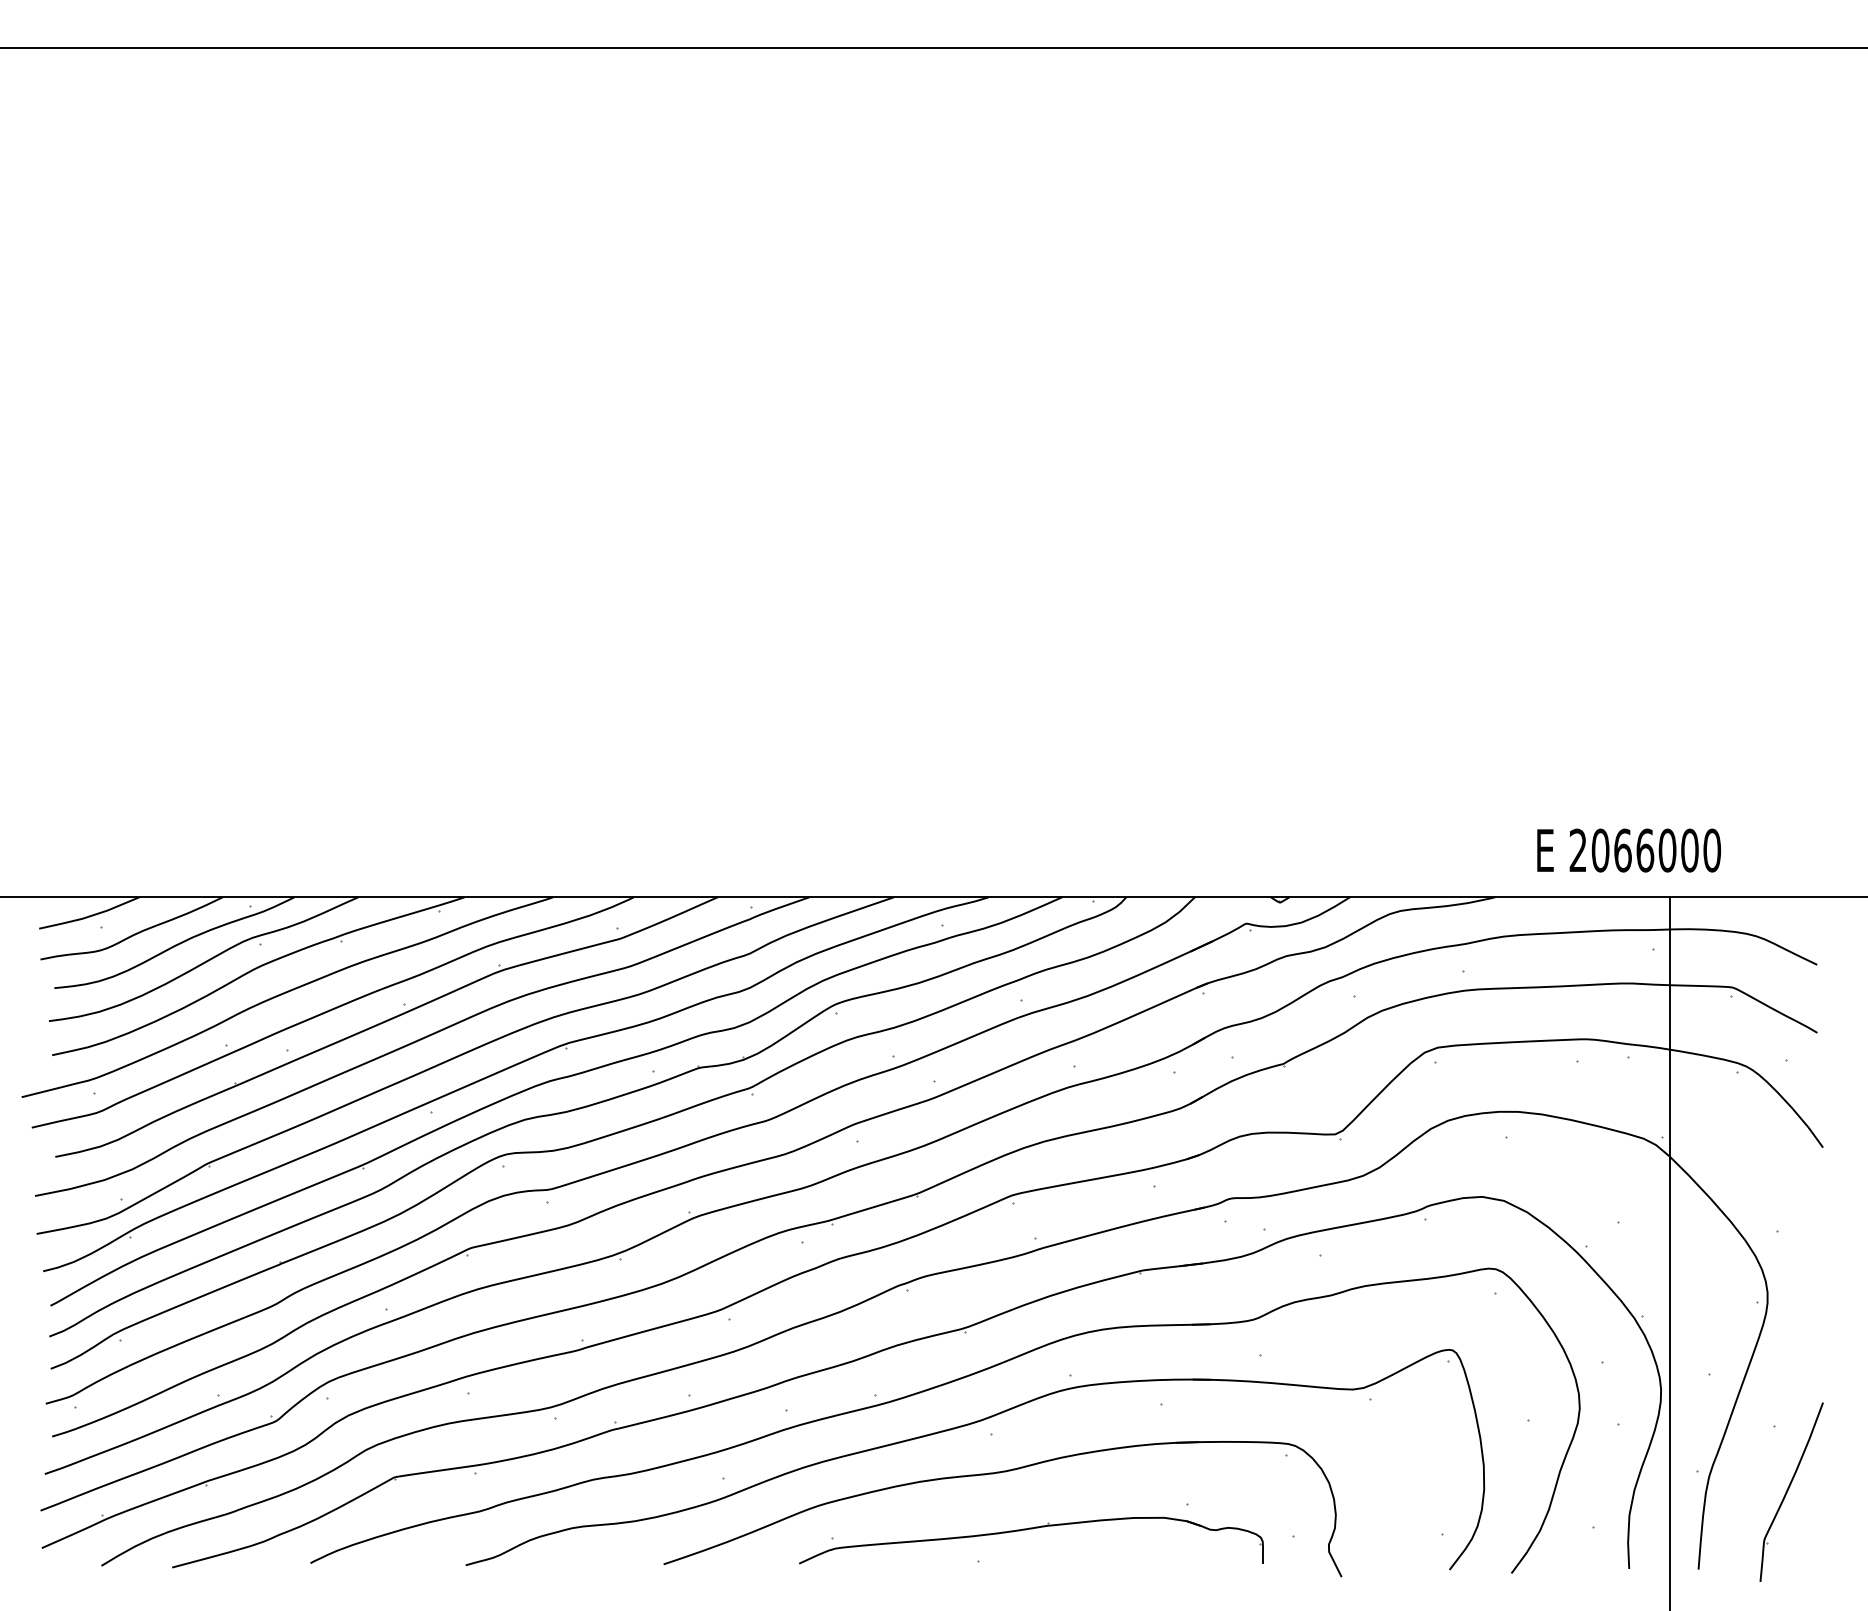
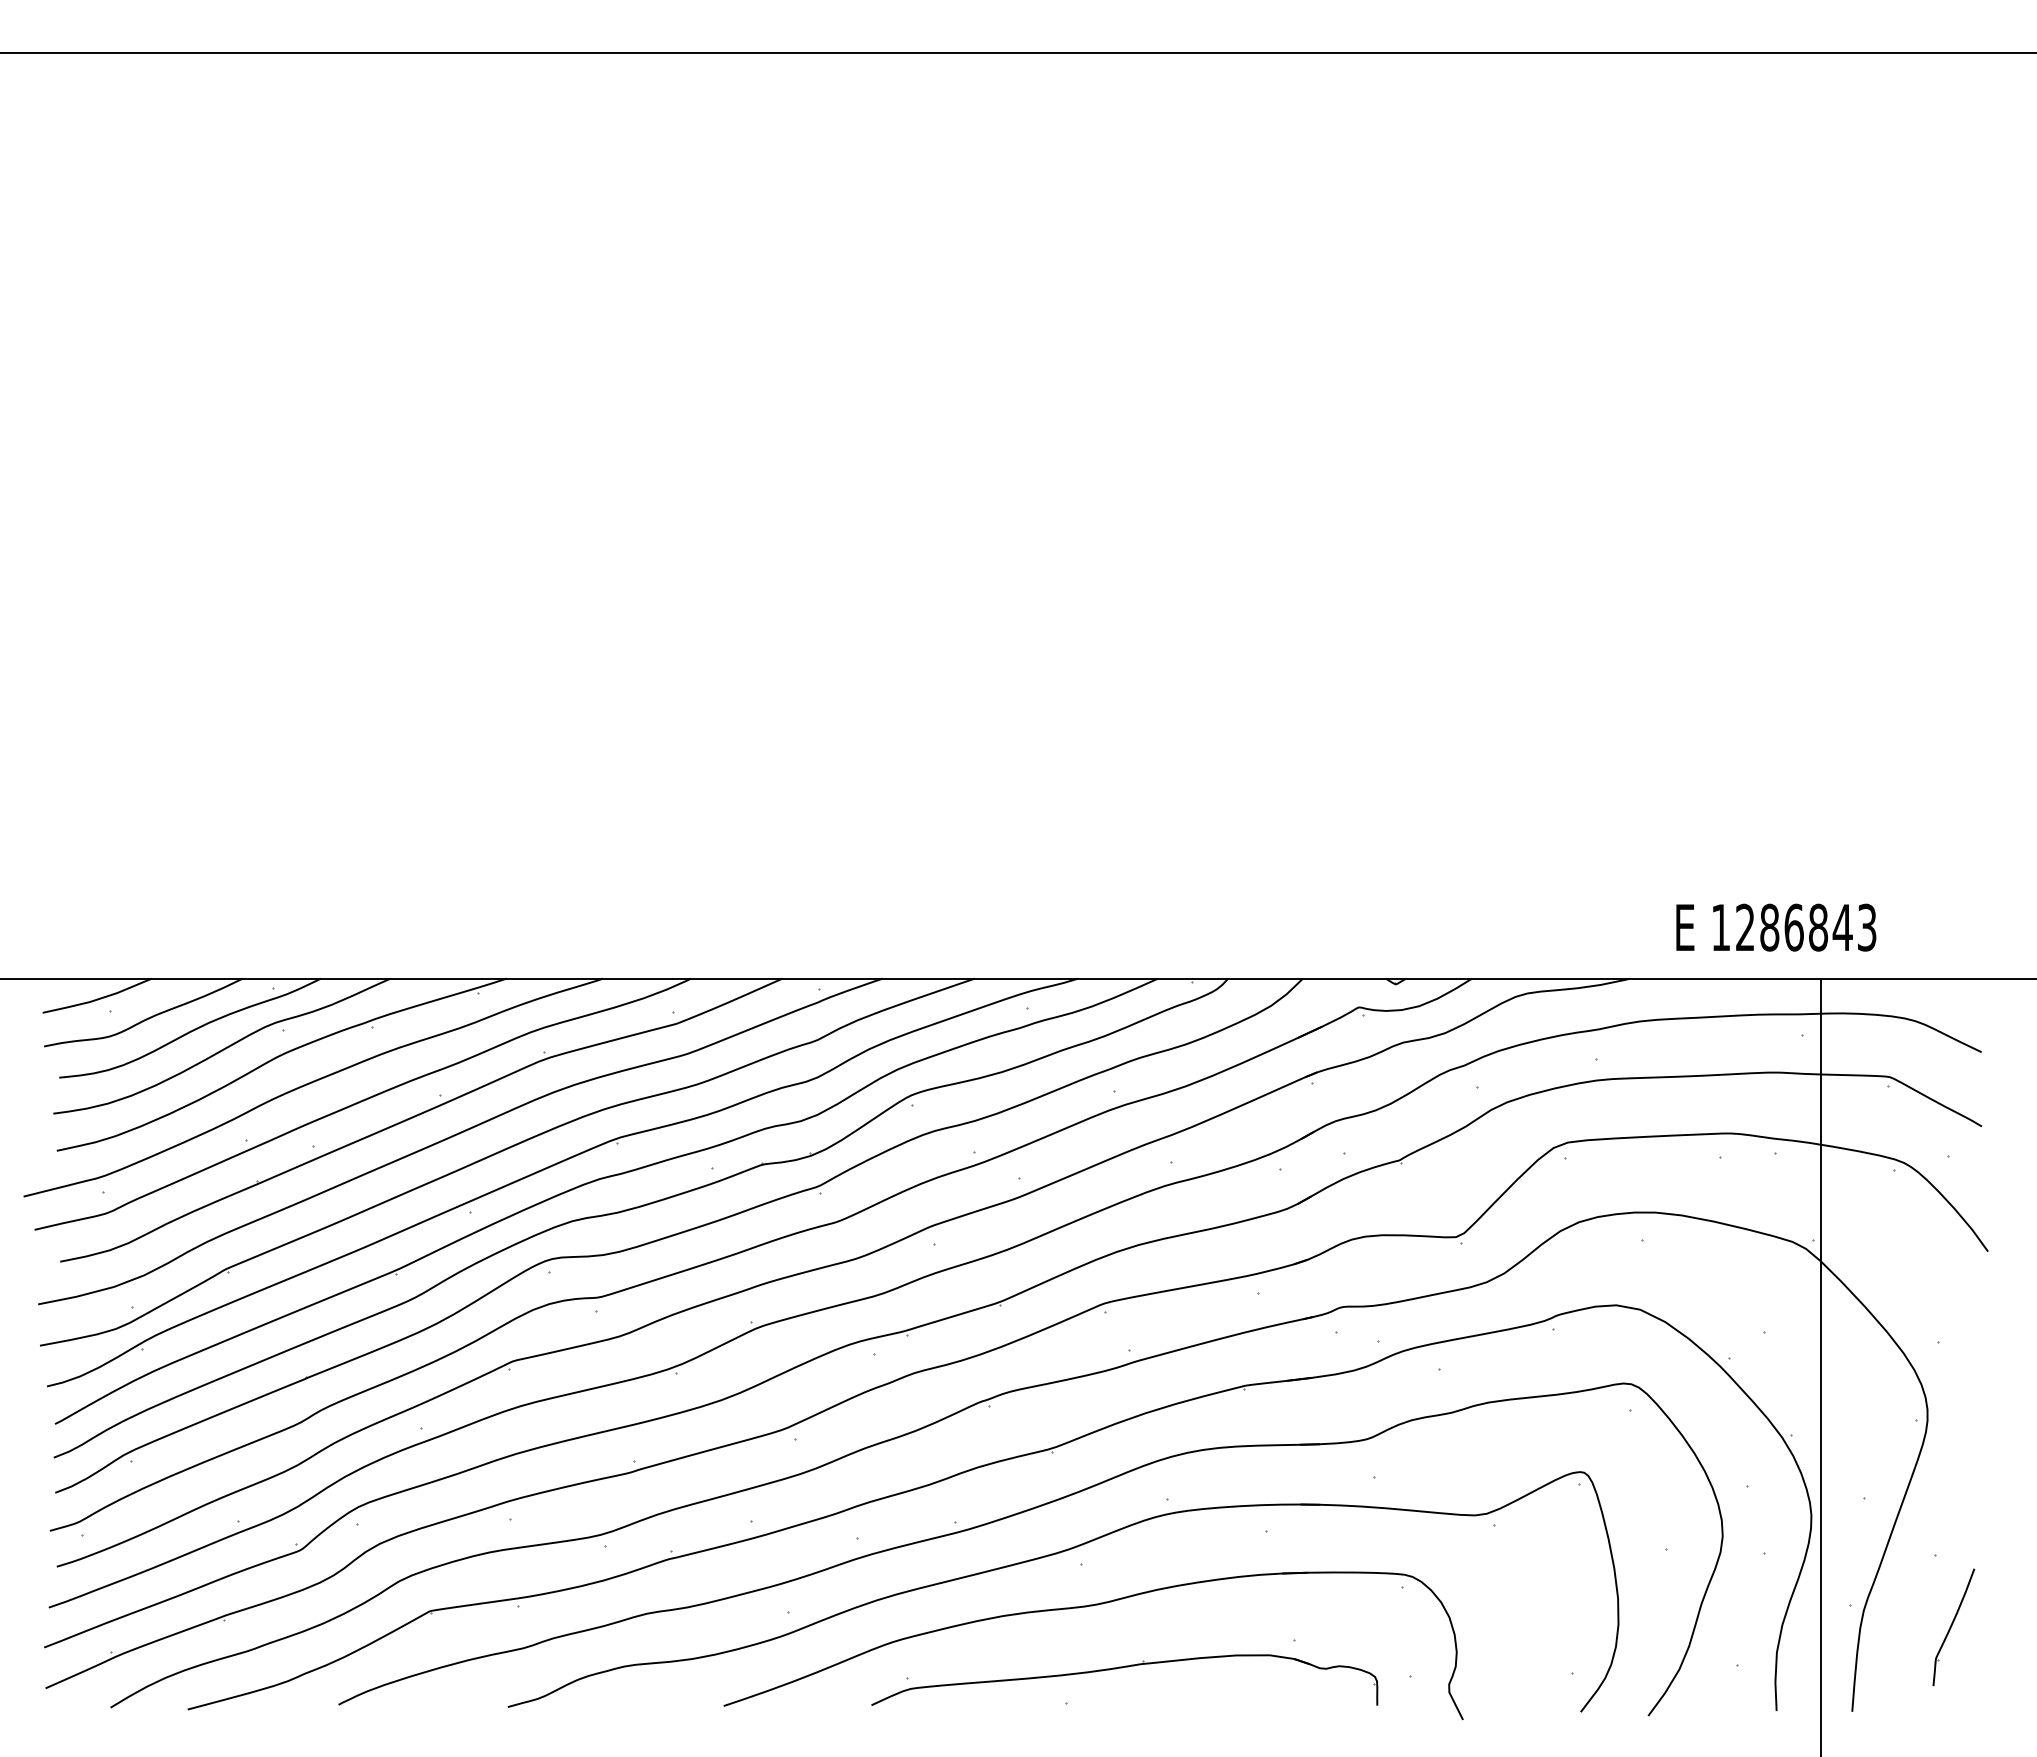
text: (1644, 850) -> (1793, 927), 2066000 -> 1286843
part: (1791, 1492) -> (1953, 1627), size x0.6

